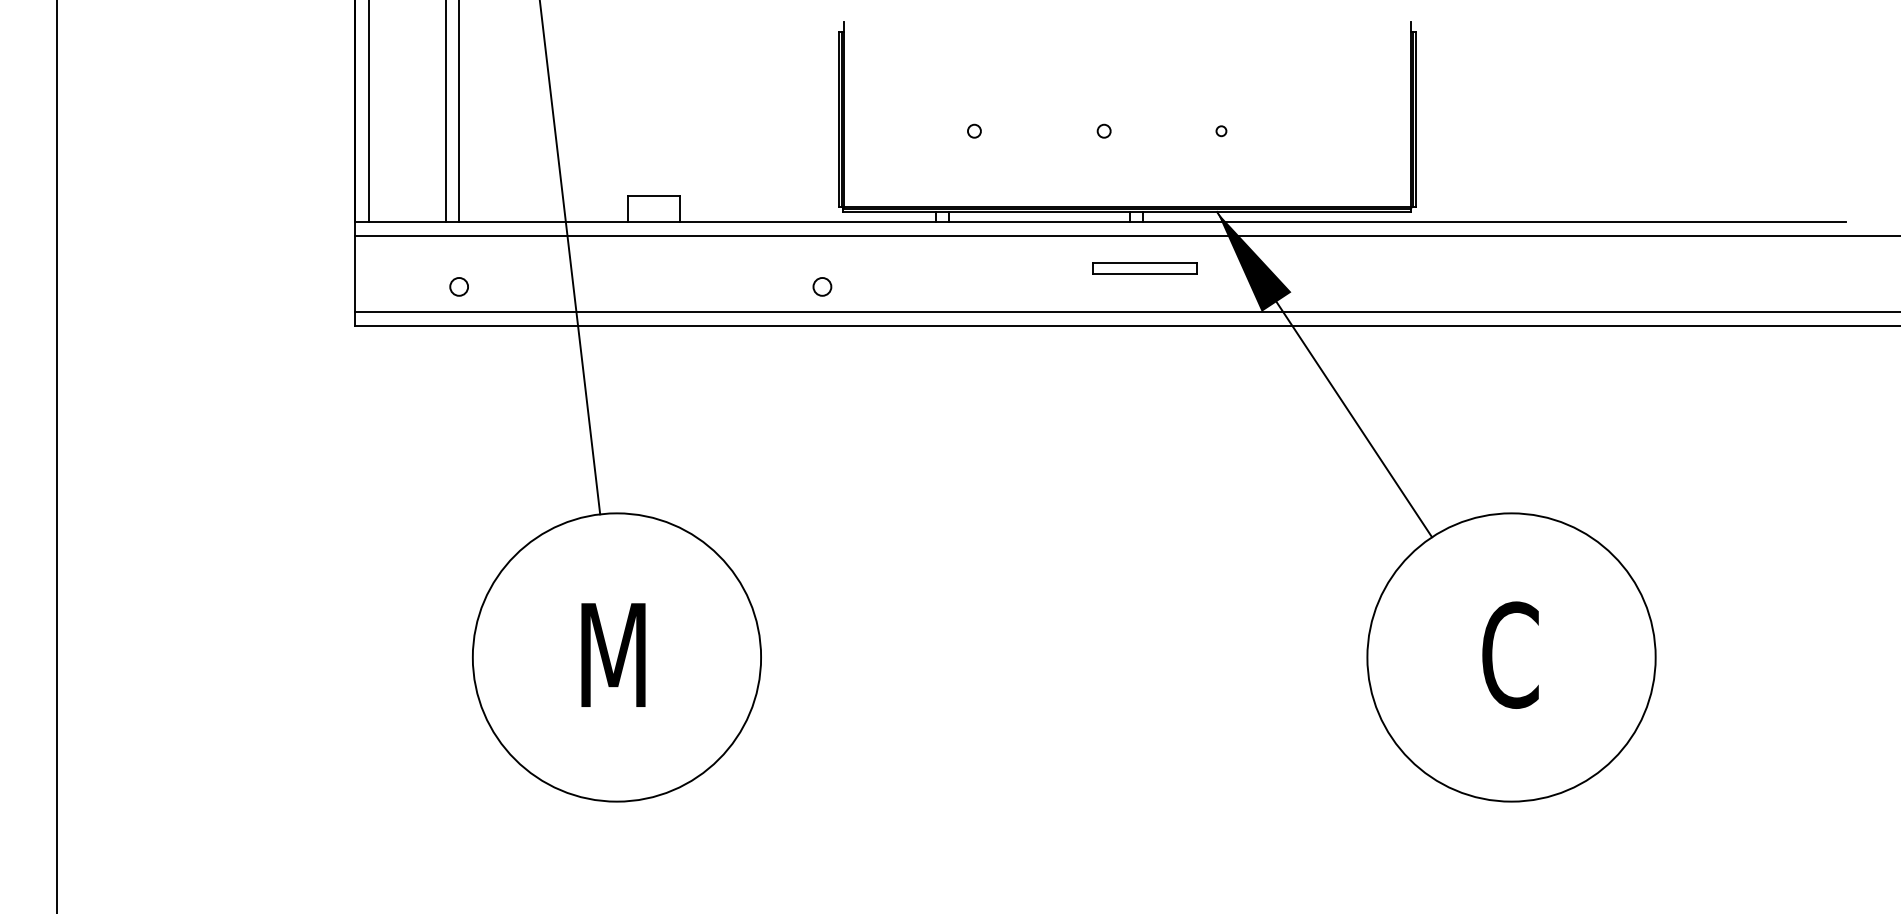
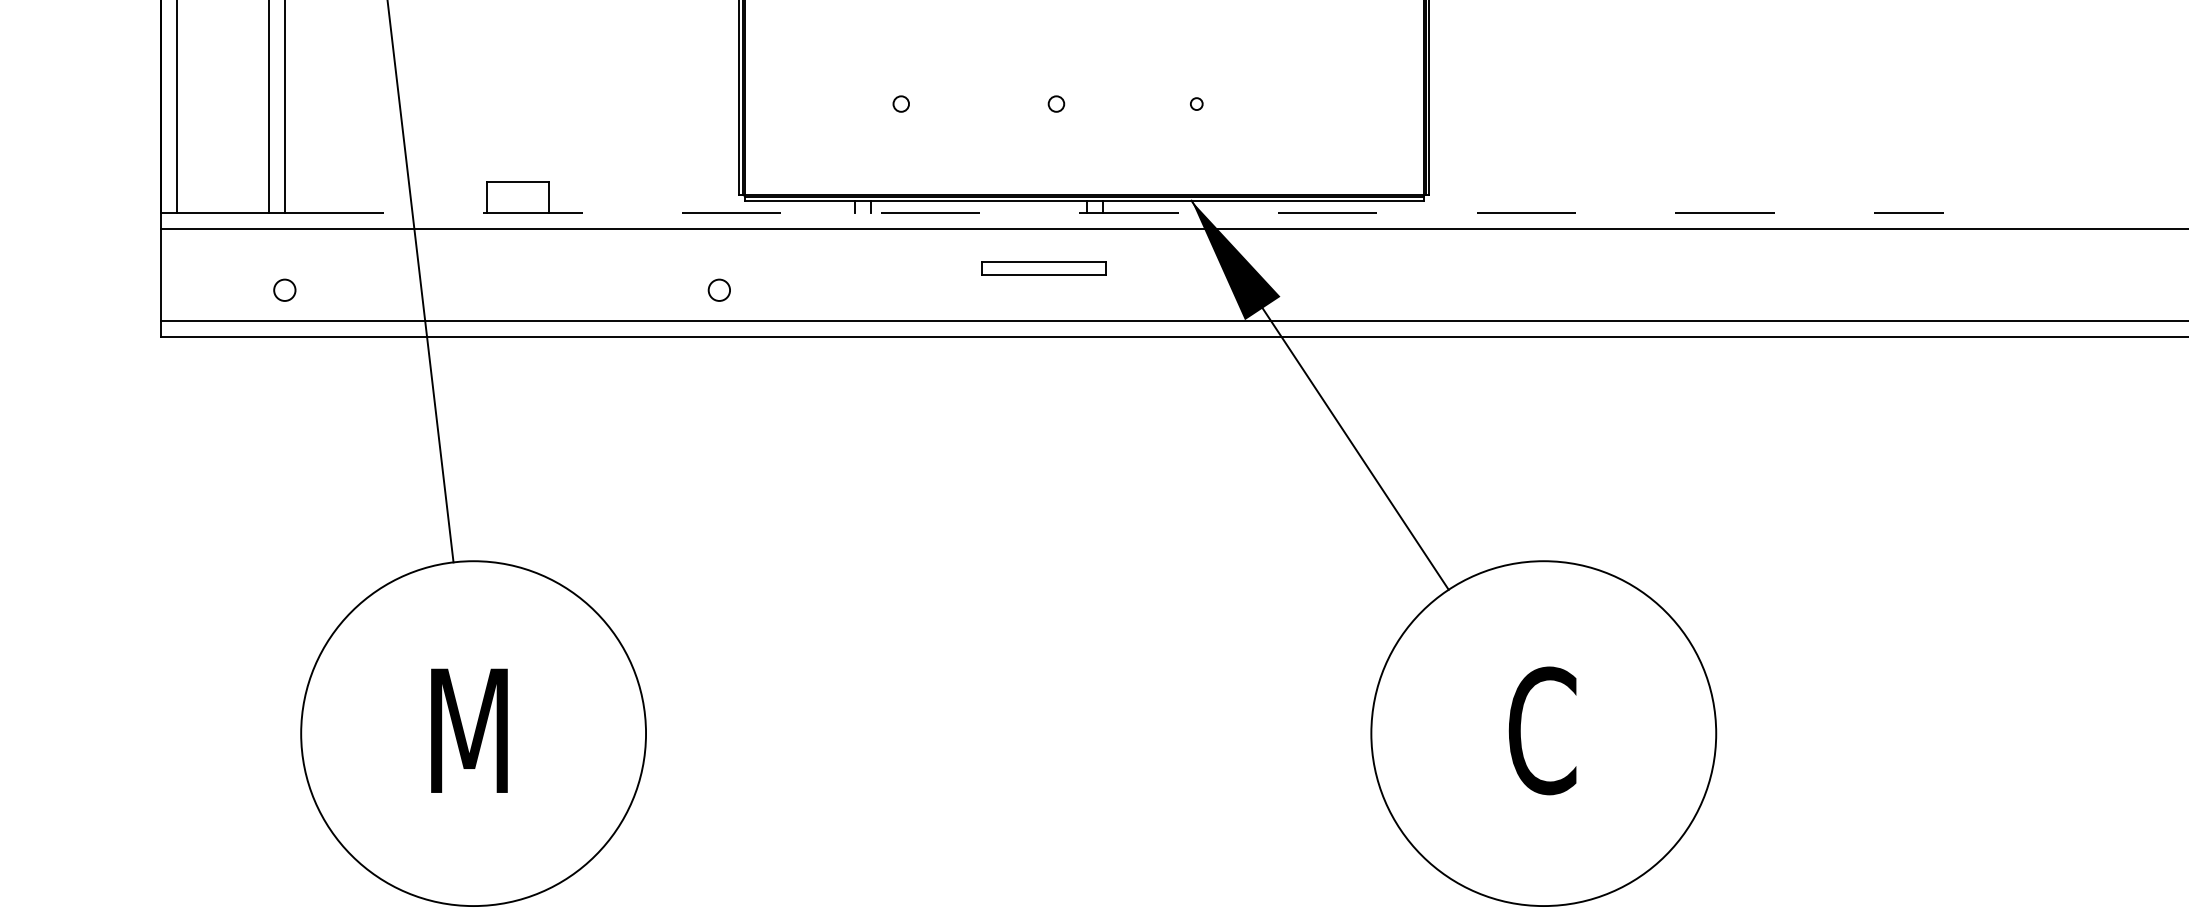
line: (1152, 222) -> (1114, 213), solid -> dashed
part: (1144, 268) -> (1043, 268), moved

